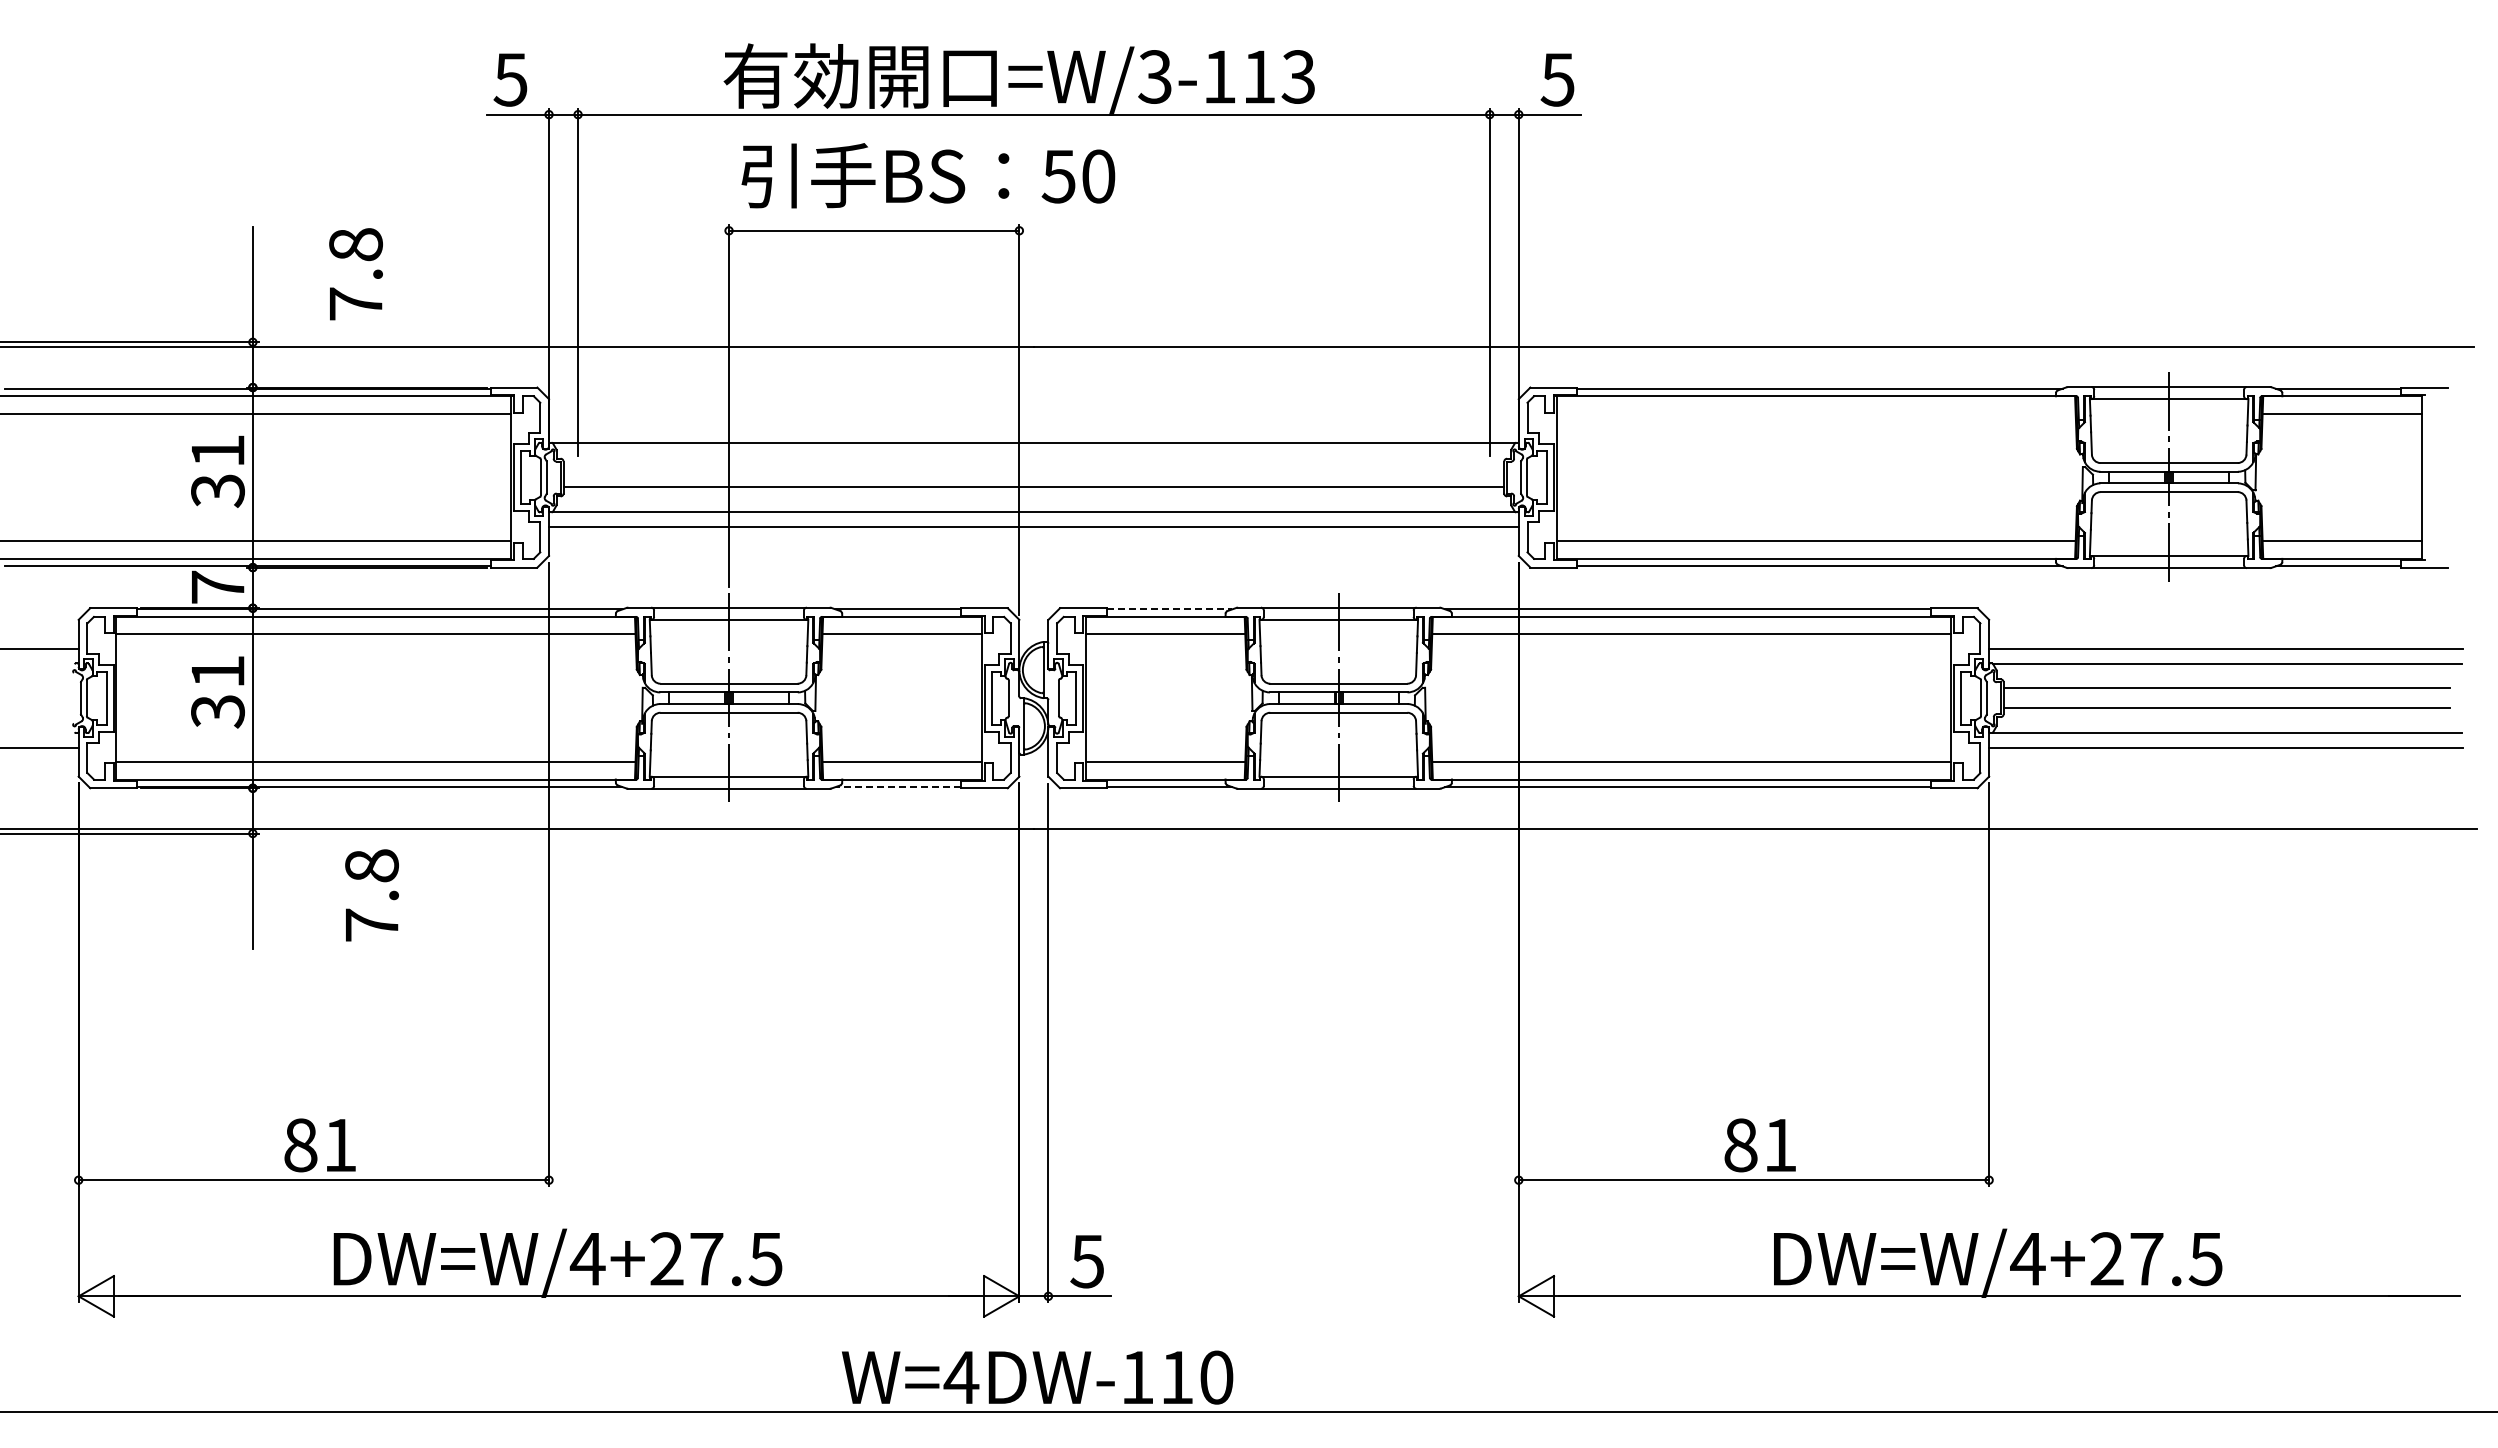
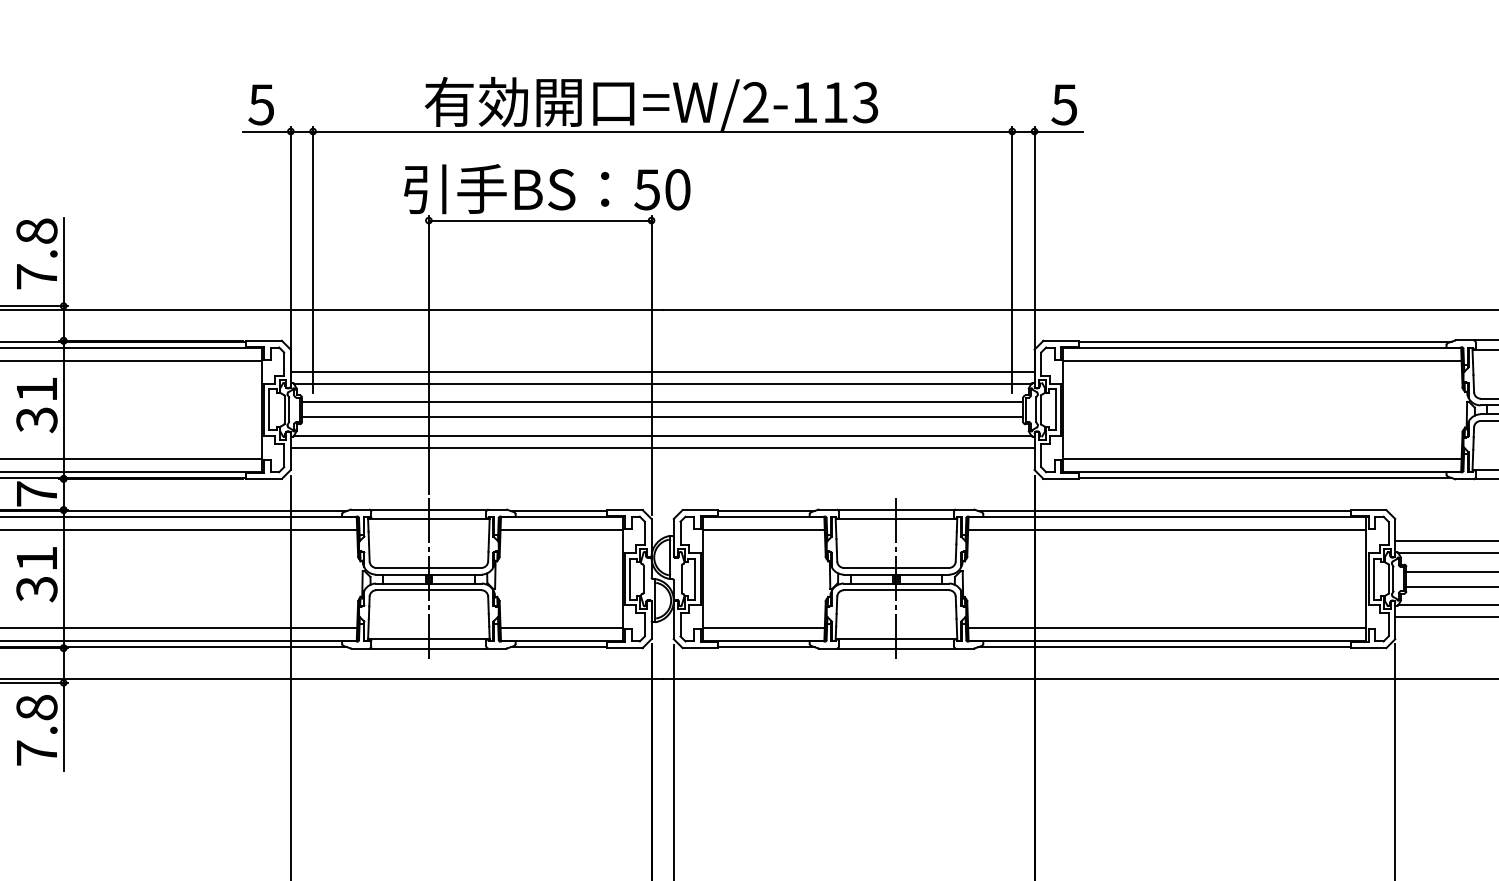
text: (1154, 76) -> (755, 102), =W/3-113 -> =W/2-113
text: (928, 175) -> (547, 188), moved
text: (355, 274) -> (36, 254), moved
line: (1815, 413) -> (1262, 360), added
line: (1033, 428) -> (662, 372), added
line: (1033, 467) -> (662, 402), added
line: (1169, 609) -> (766, 511), dashed -> solid
line: (898, 787) -> (558, 647), dashed -> solid
text: (371, 895) -> (36, 730), moved

